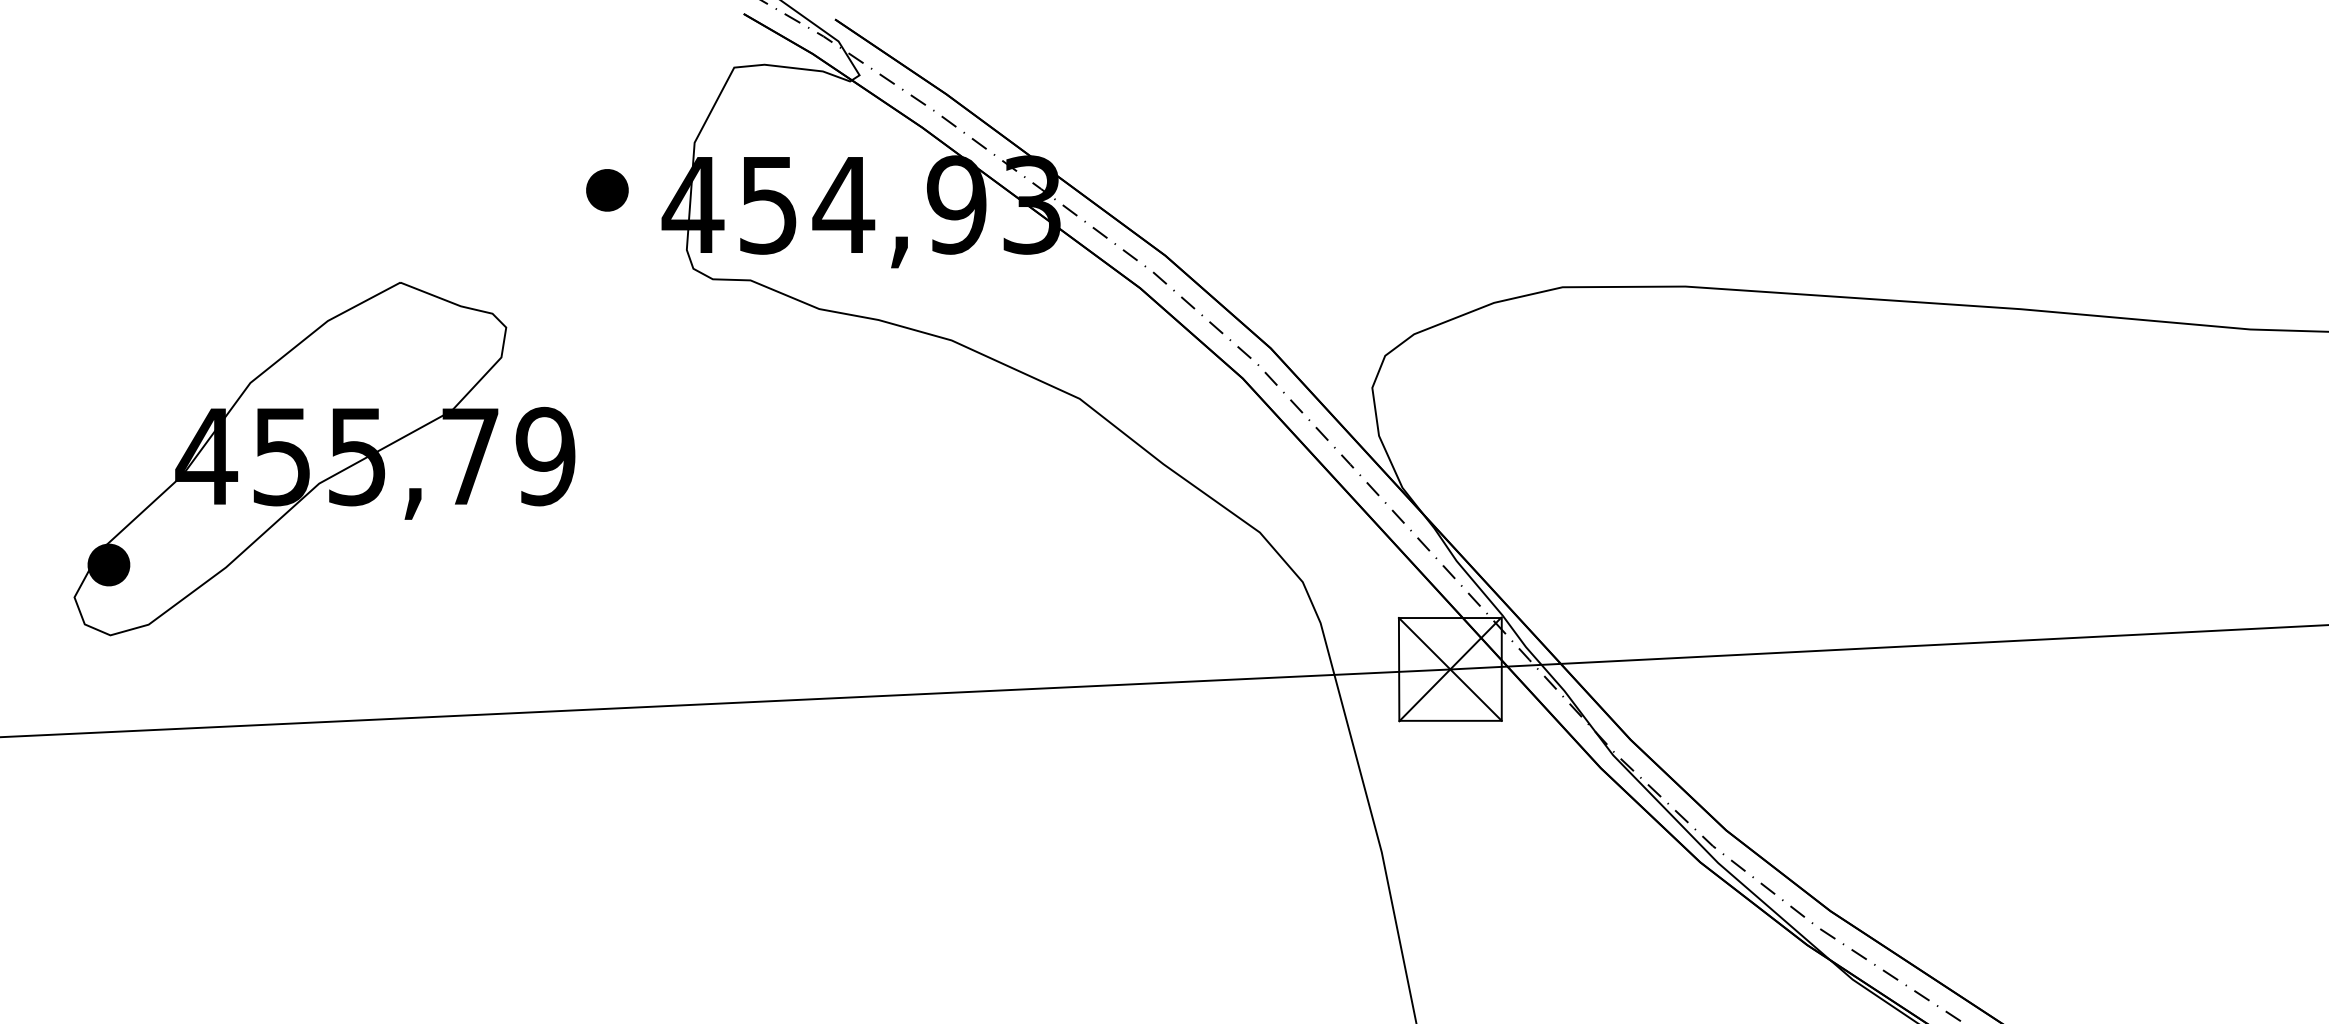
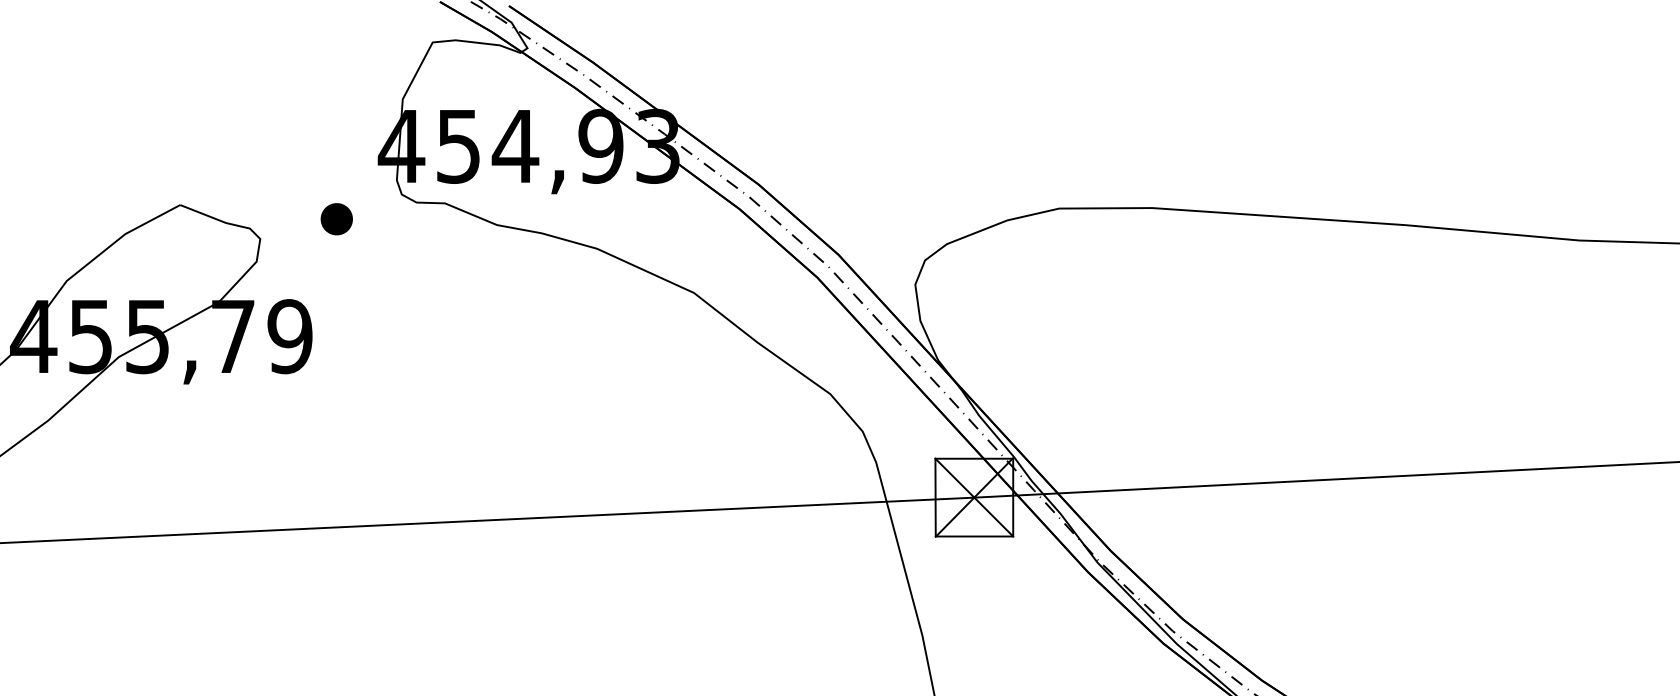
part: (607, 190) -> (336, 219), moved

